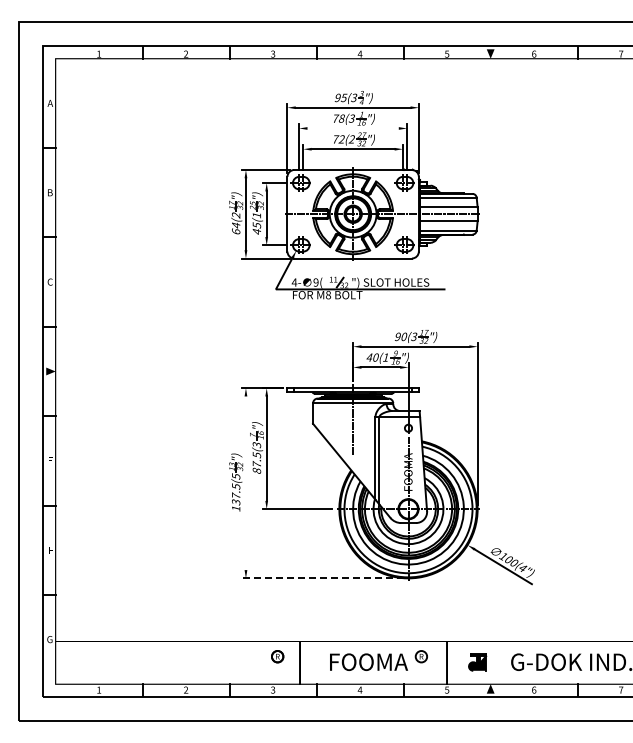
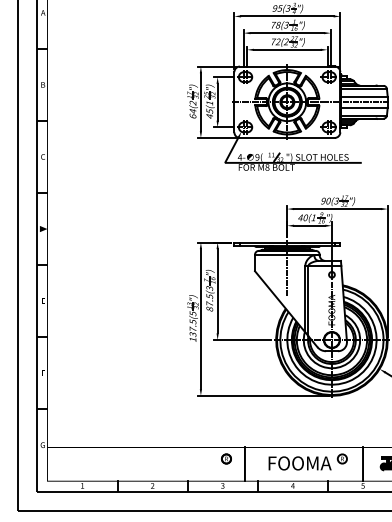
line: (352, 128) -> (286, 33), added
line: (245, 483) -> (200, 319), added
line: (322, 578) -> (262, 395), dashed -> solid

